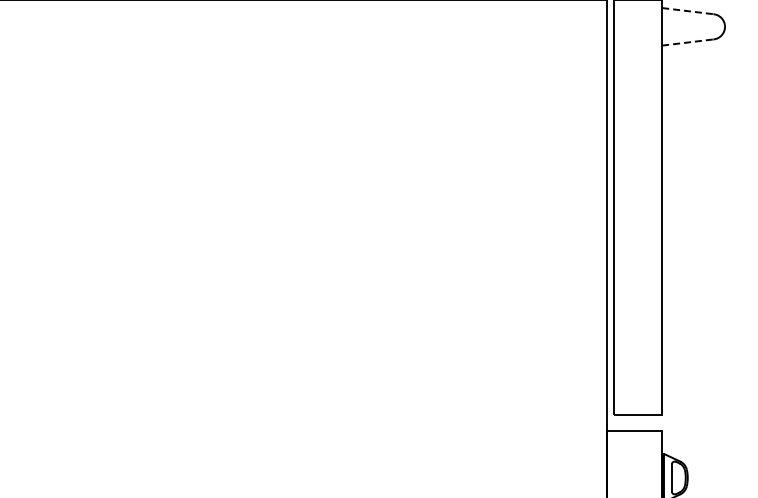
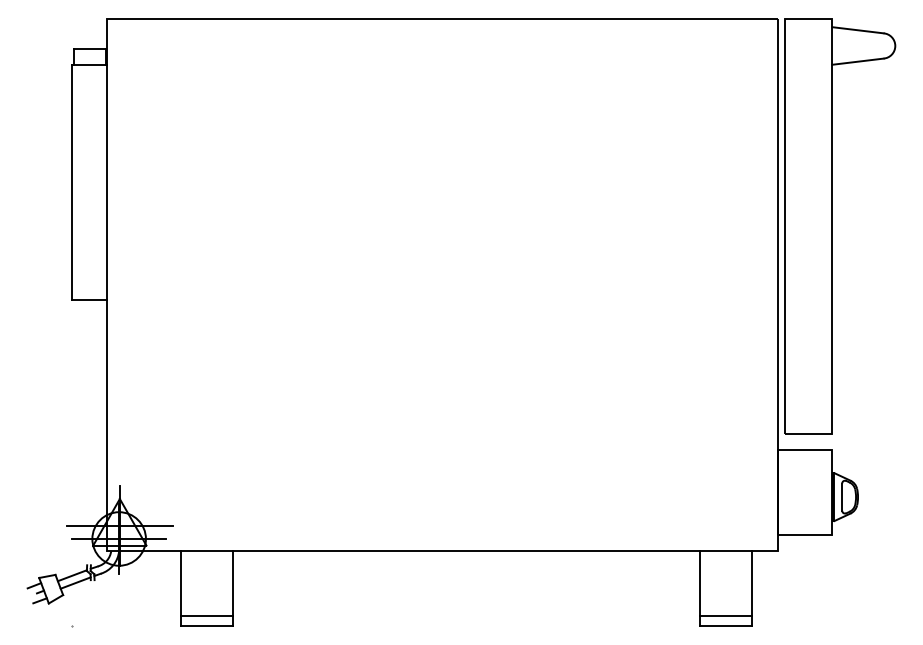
line: (688, 11) -> (858, 30), dashed -> solid
line: (688, 42) -> (858, 61), dashed -> solid

